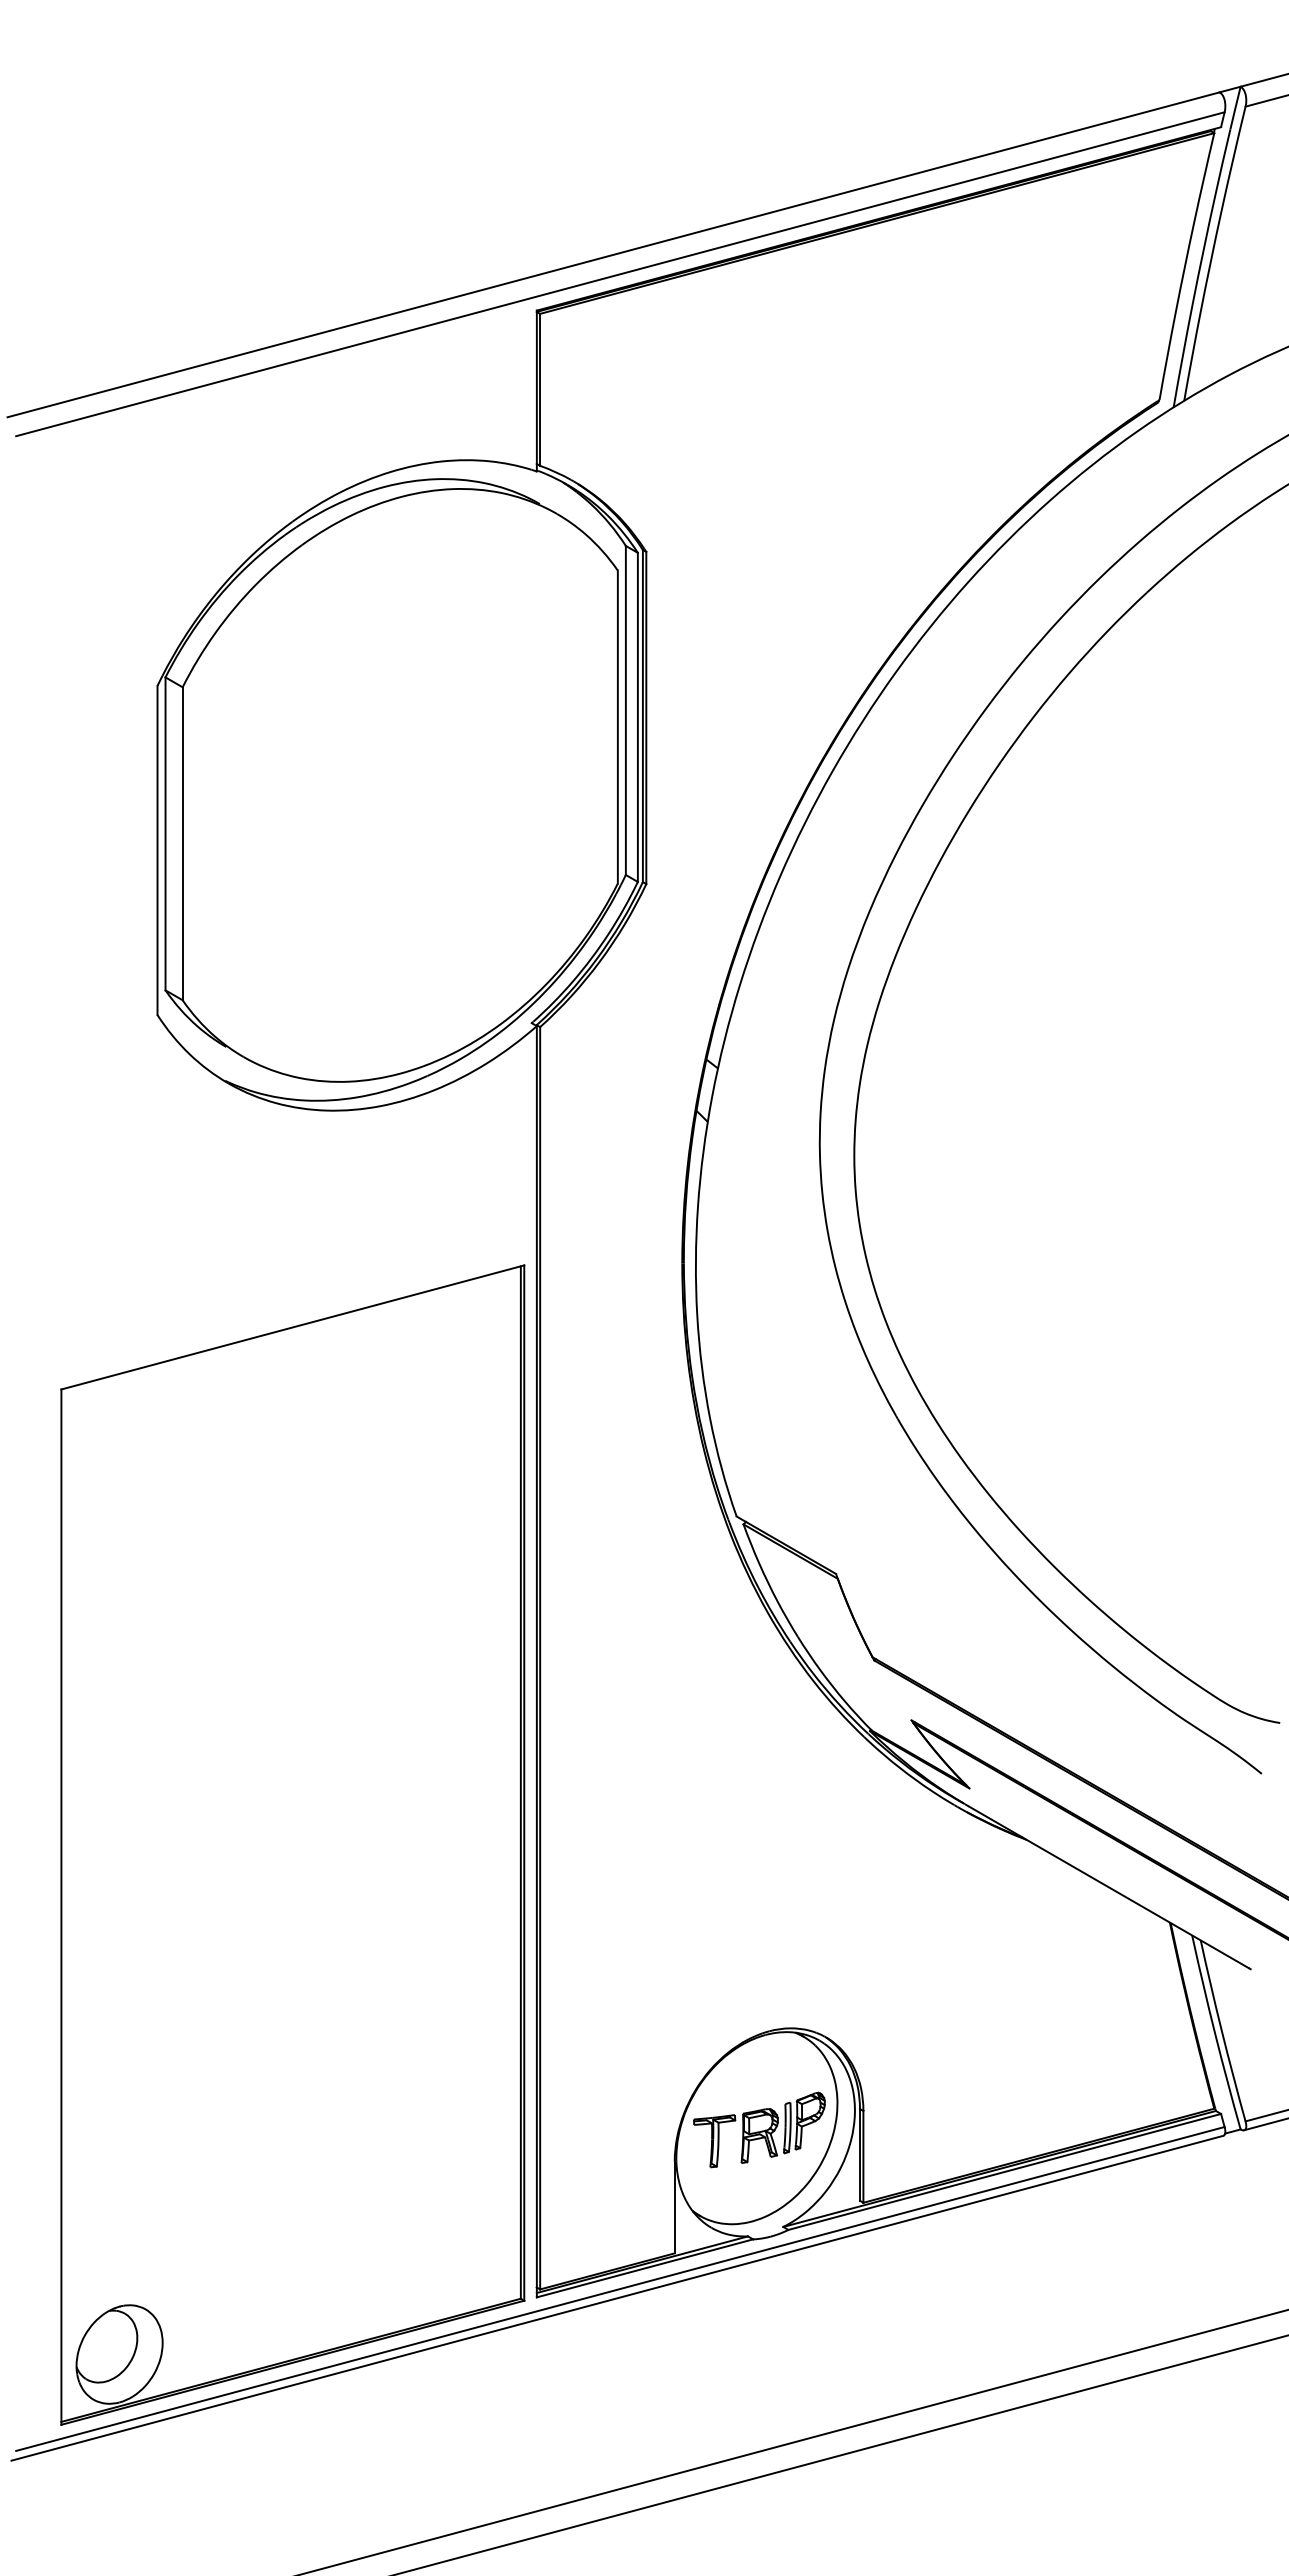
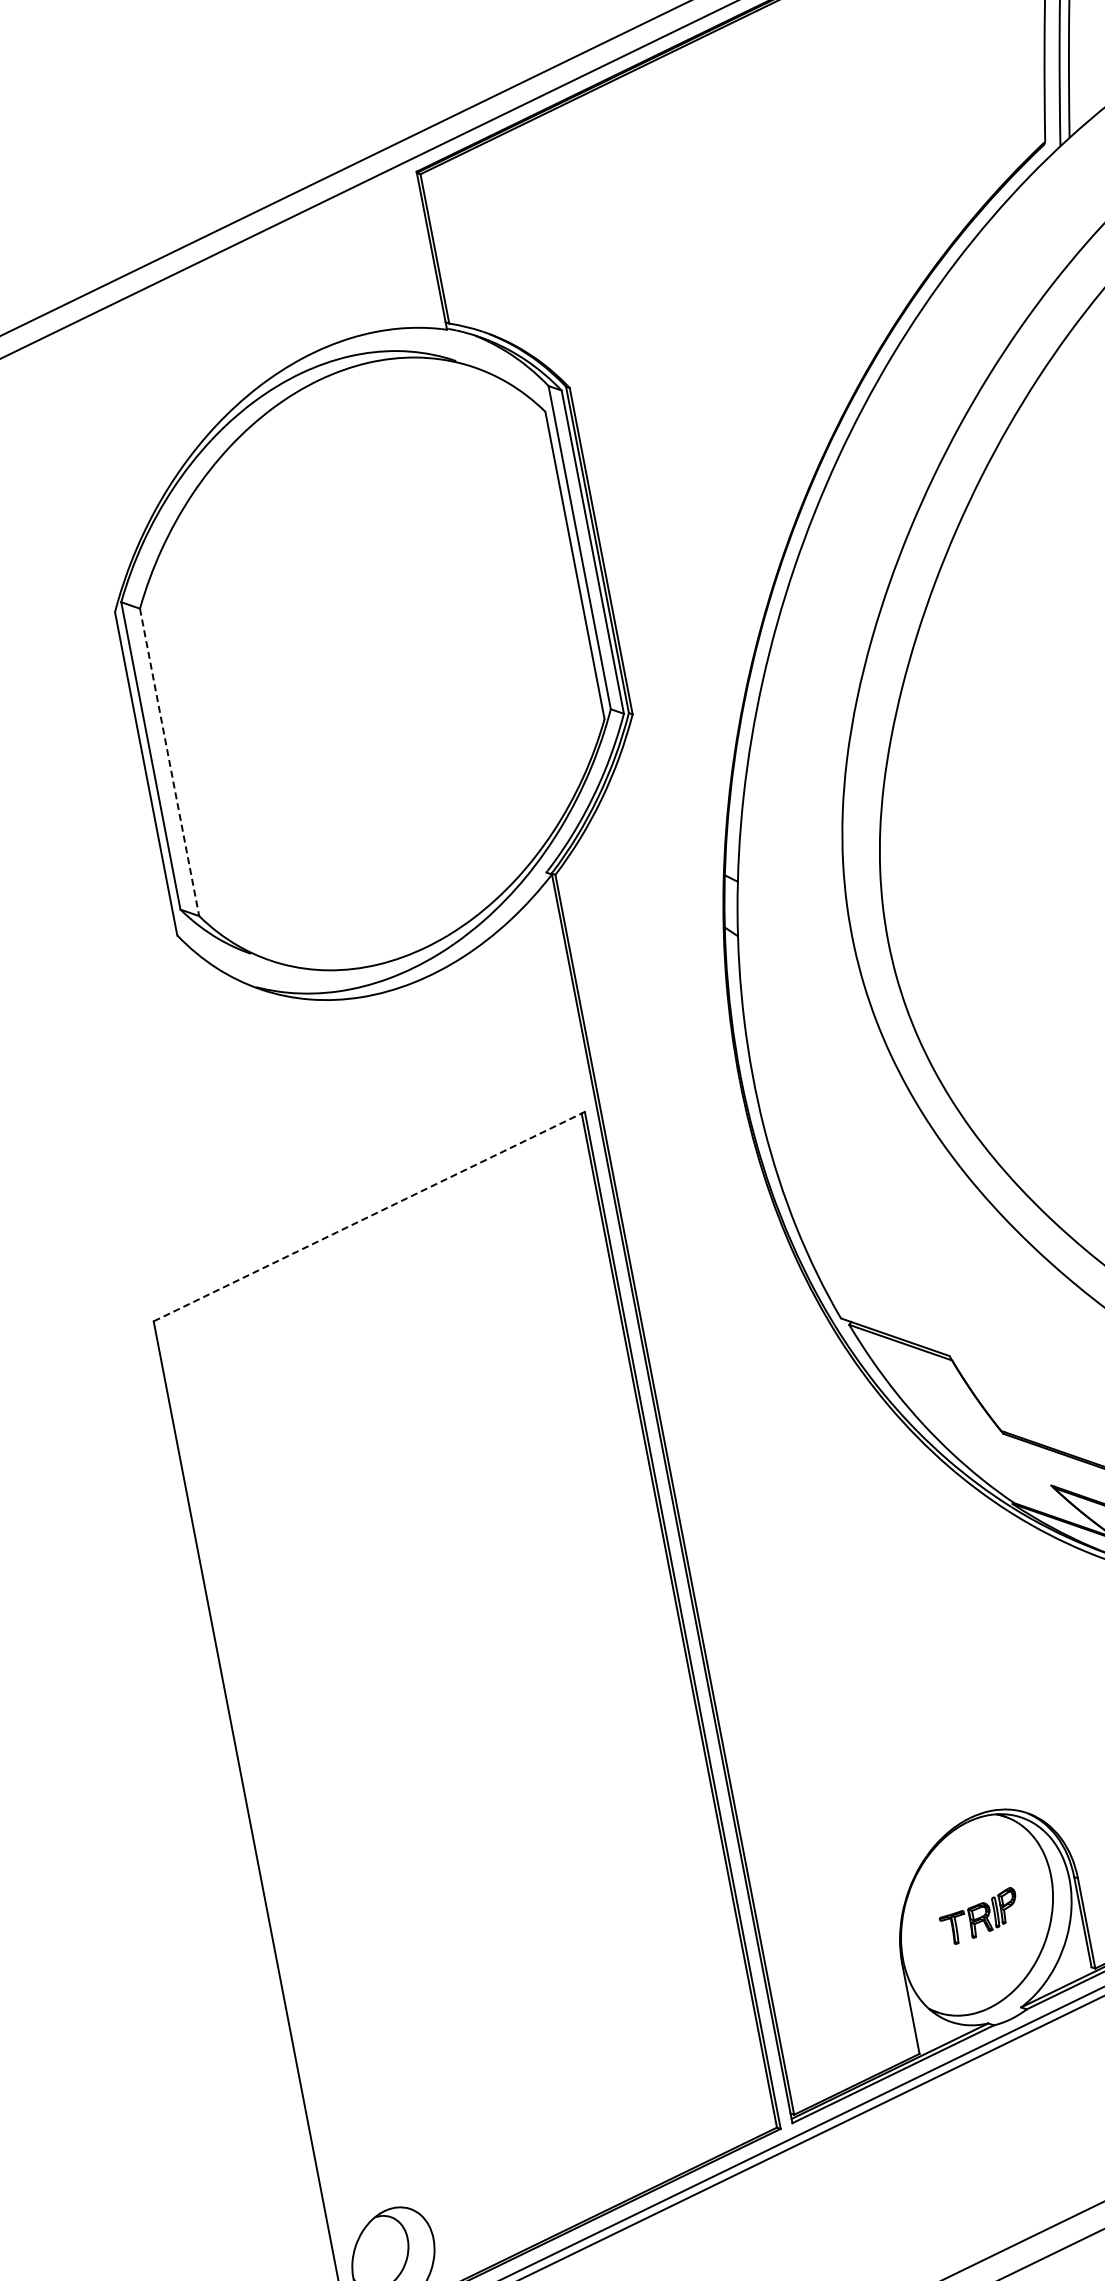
line: (182, 844) -> (169, 763), solid -> dashed
line: (292, 1327) -> (368, 1216), solid -> dashed
part: (759, 2129) -> (979, 1916), size x0.6

